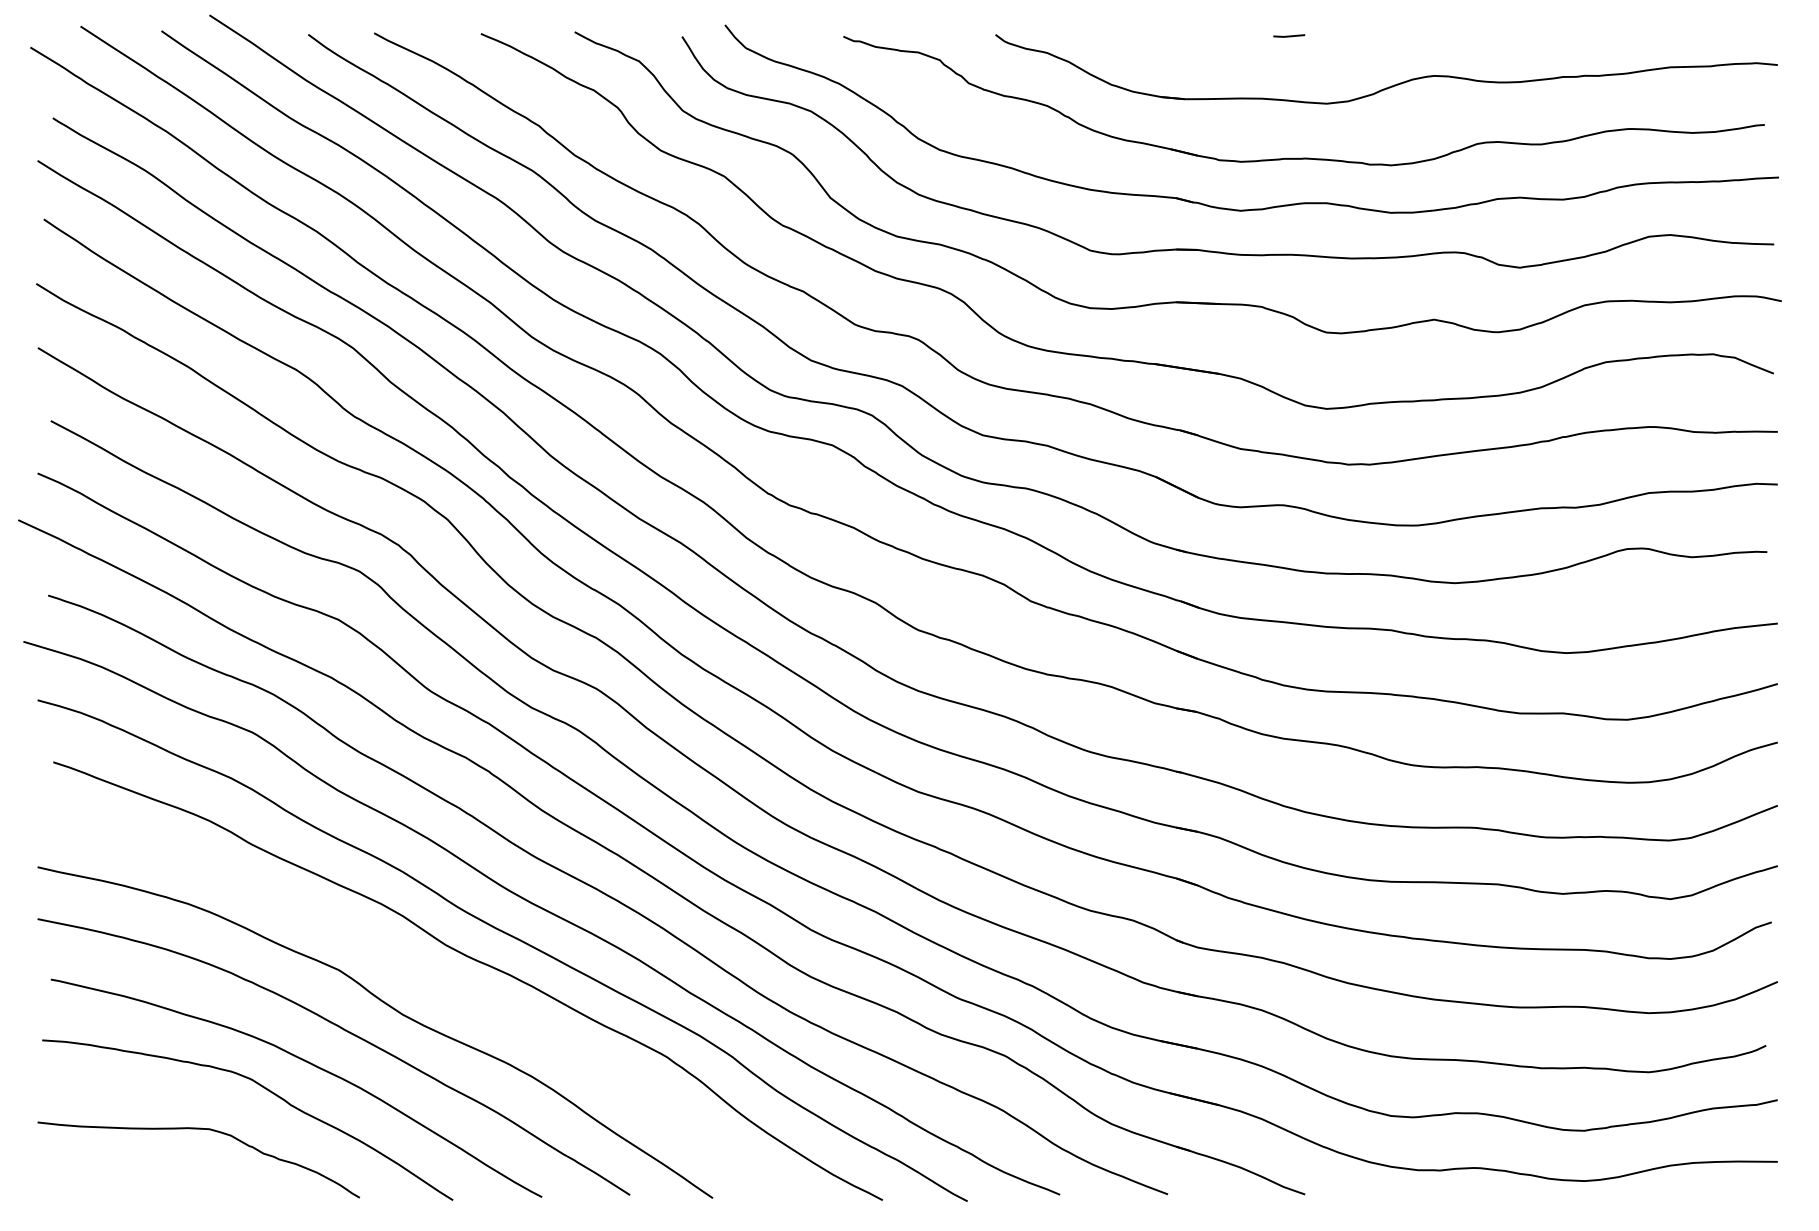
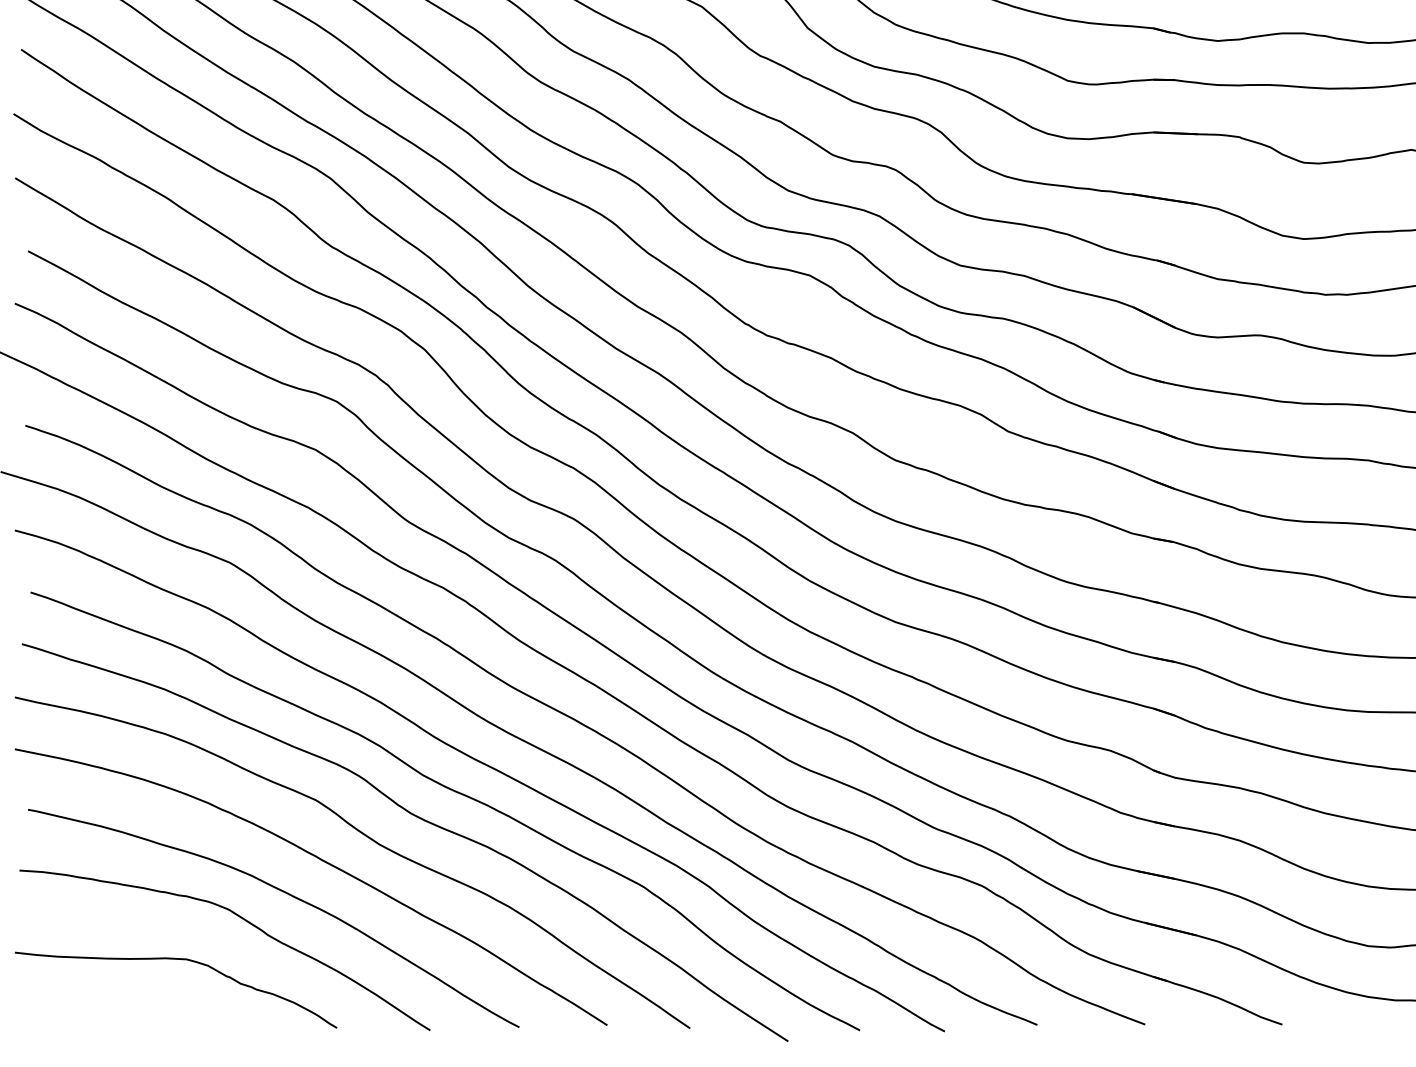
curve: (439, 987) -> (416, 817), added

